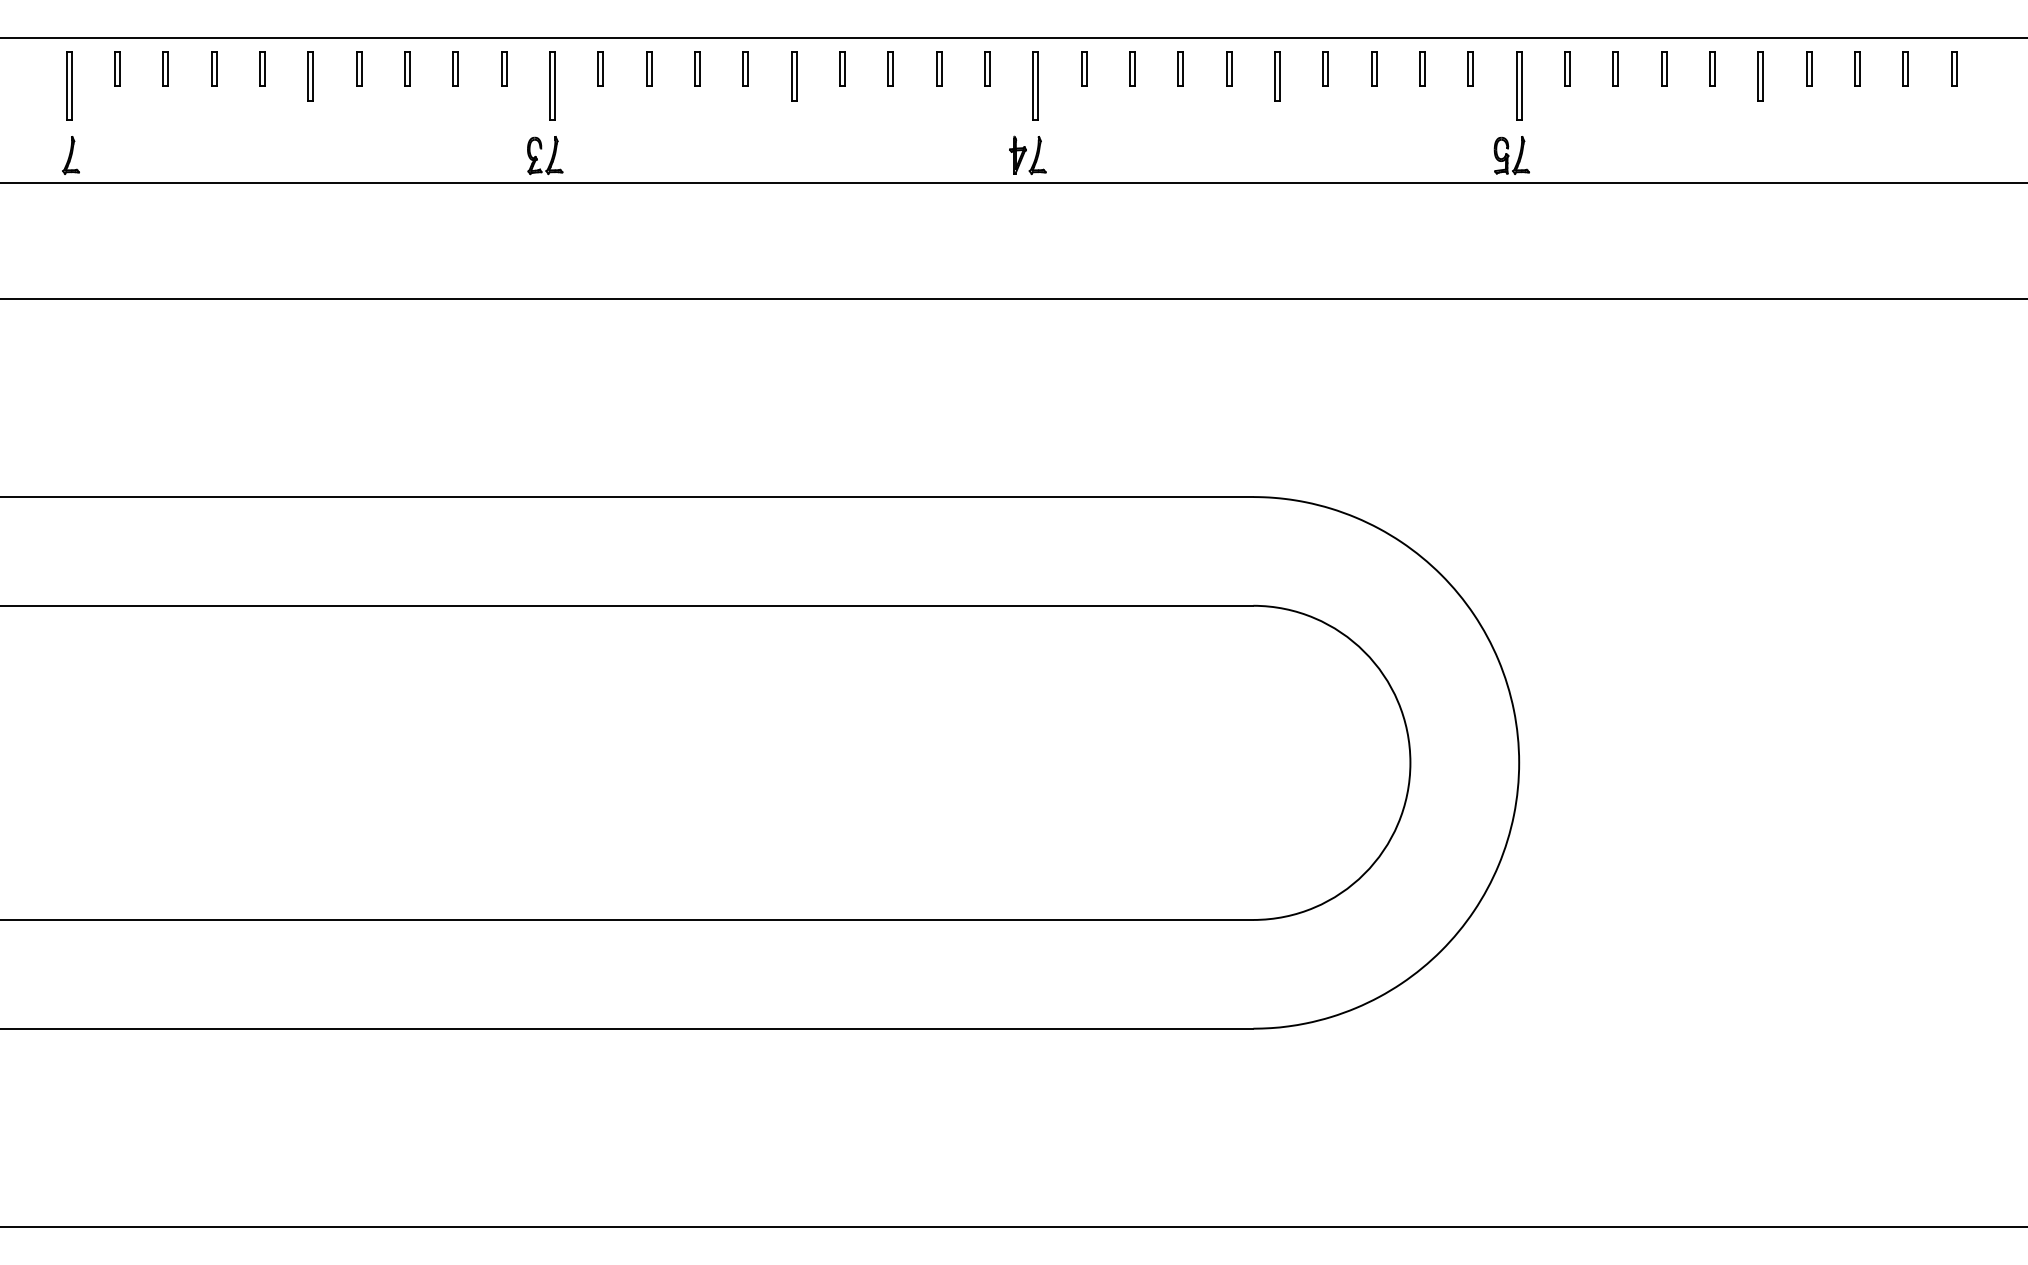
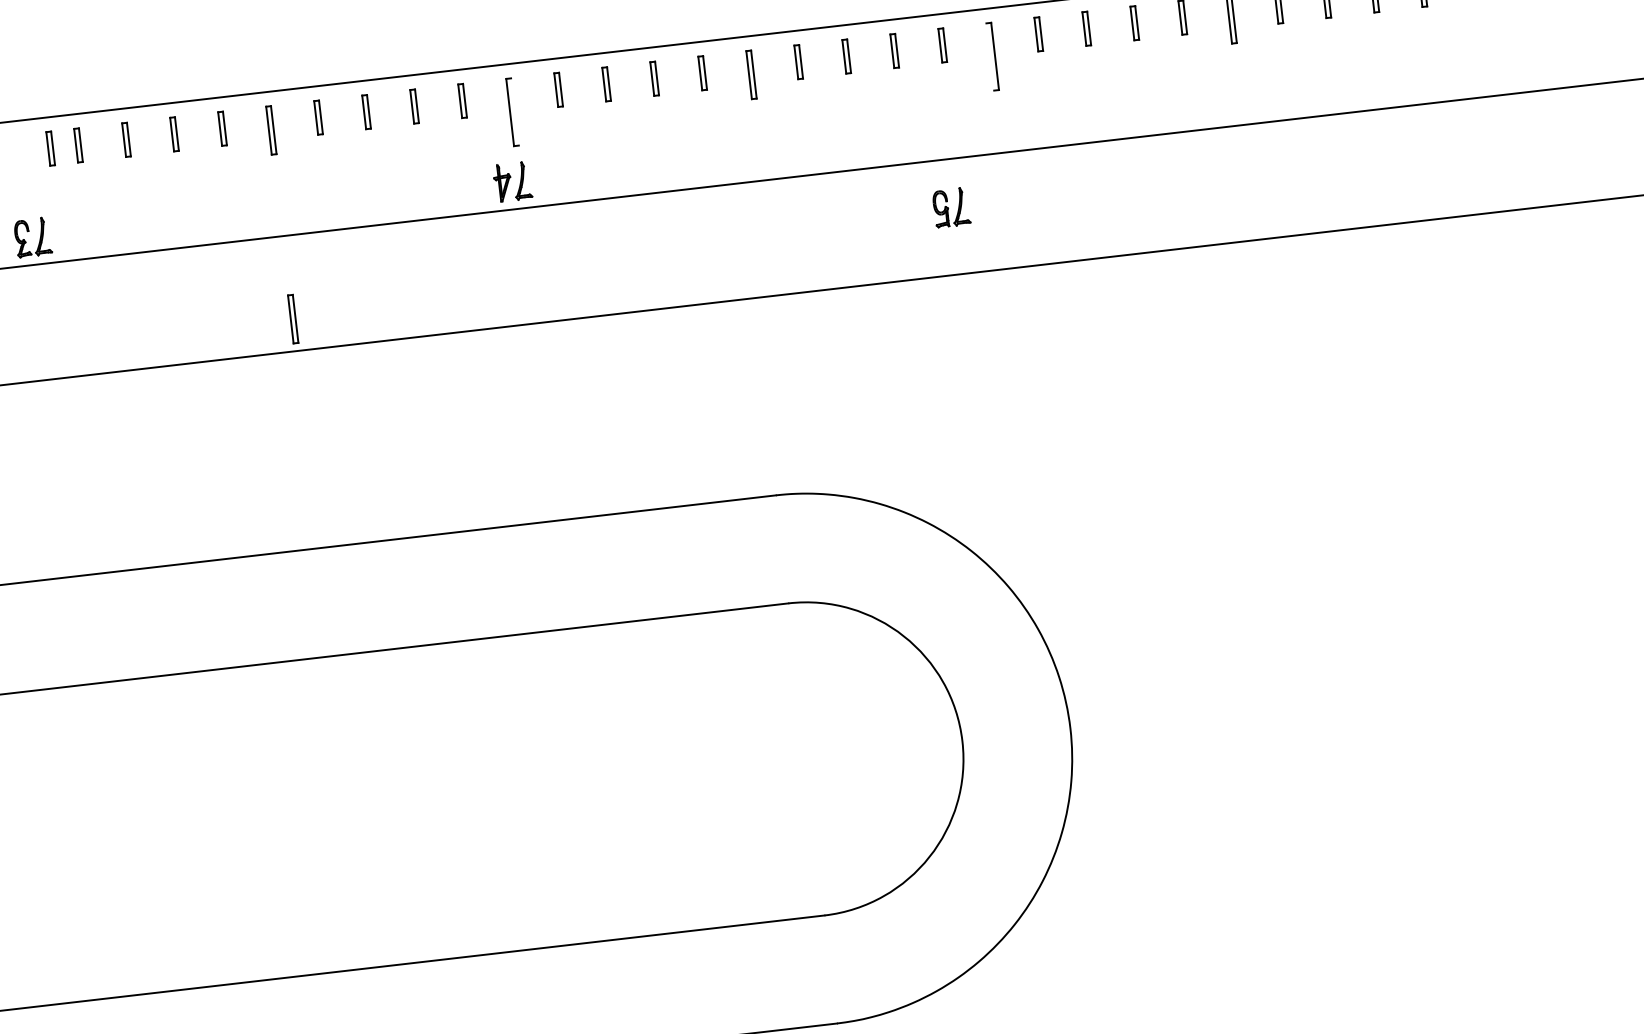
part: (572, 68) -> (50, 147), added
part: (552, 85) -> (32, 167), removed
line: (1038, 86) -> (515, 112), removed
line: (1516, 86) -> (990, 57), removed
part: (1511, 155) -> (951, 207), moved
part: (794, 266) -> (293, 319), added

